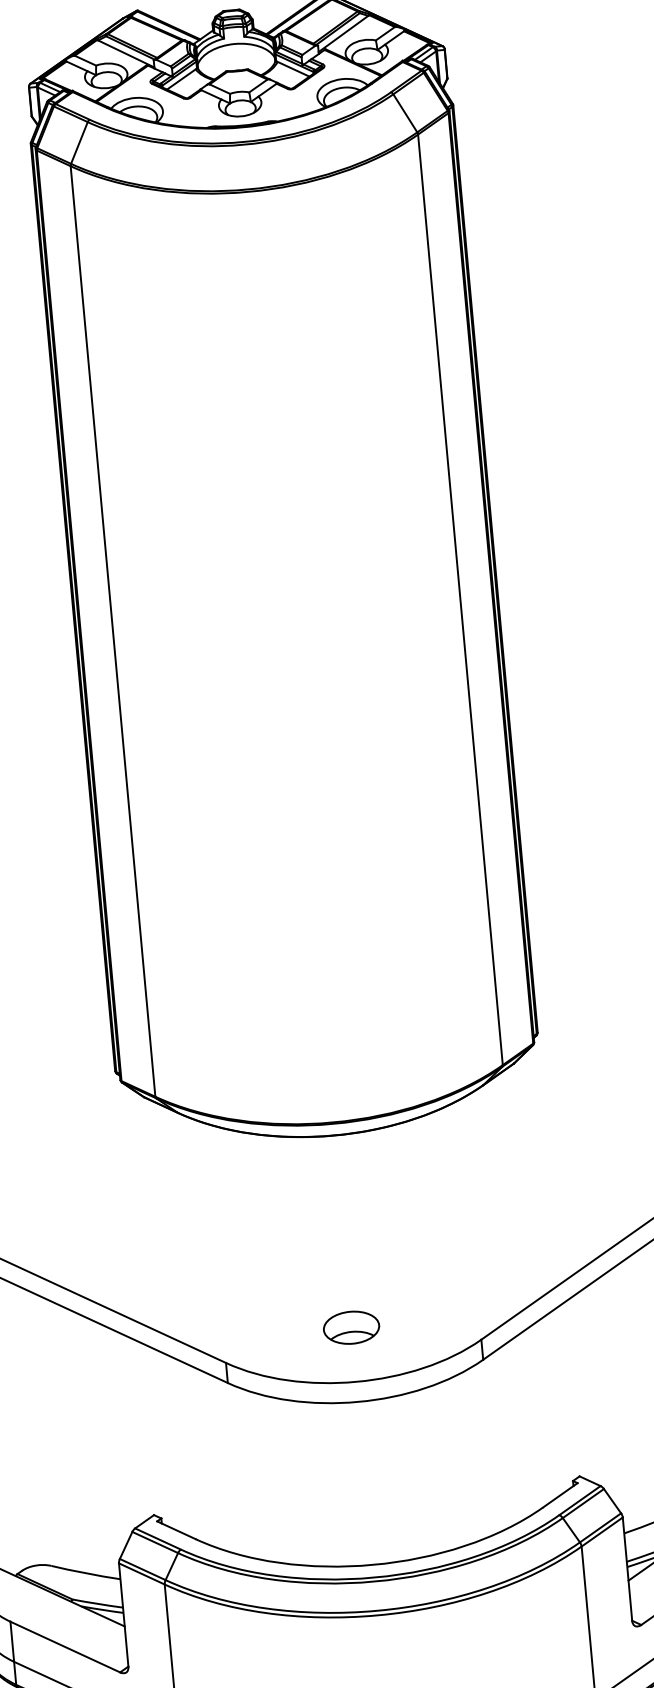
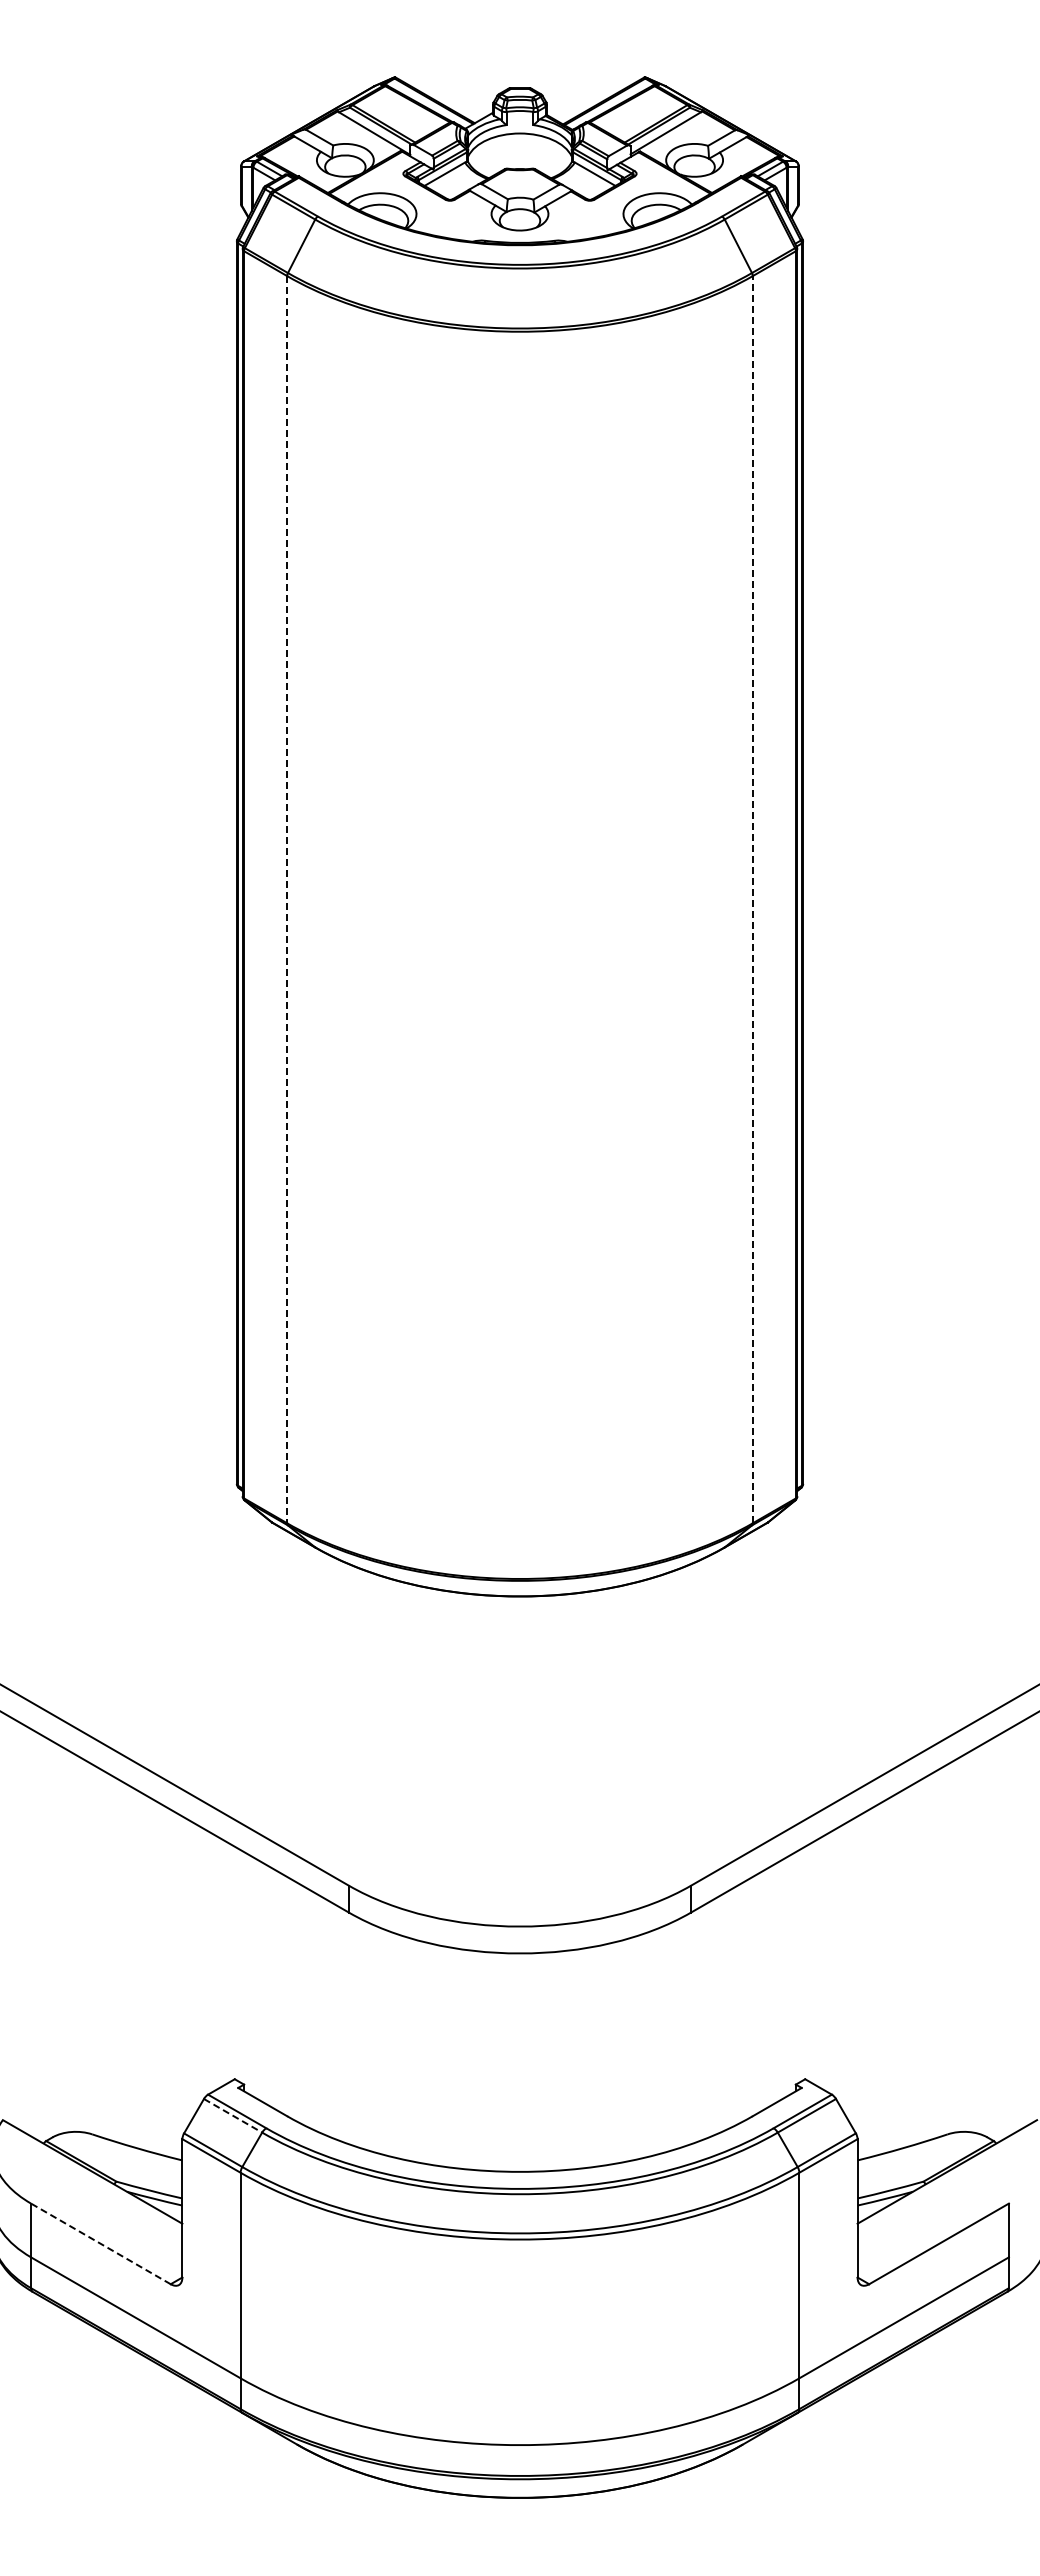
line: (460, 599) -> (752, 899), solid -> dashed
line: (113, 631) -> (287, 899), solid -> dashed
part: (351, 1327) -> (519, 1853), removed
line: (155, 1542) -> (233, 2115), solid -> dashed
line: (64, 1646) -> (100, 2243), solid -> dashed

